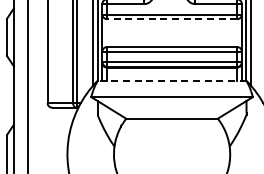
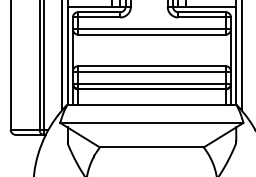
line: (171, 19) -> (151, 34), dashed -> solid
line: (171, 80) -> (151, 104), dashed -> solid

